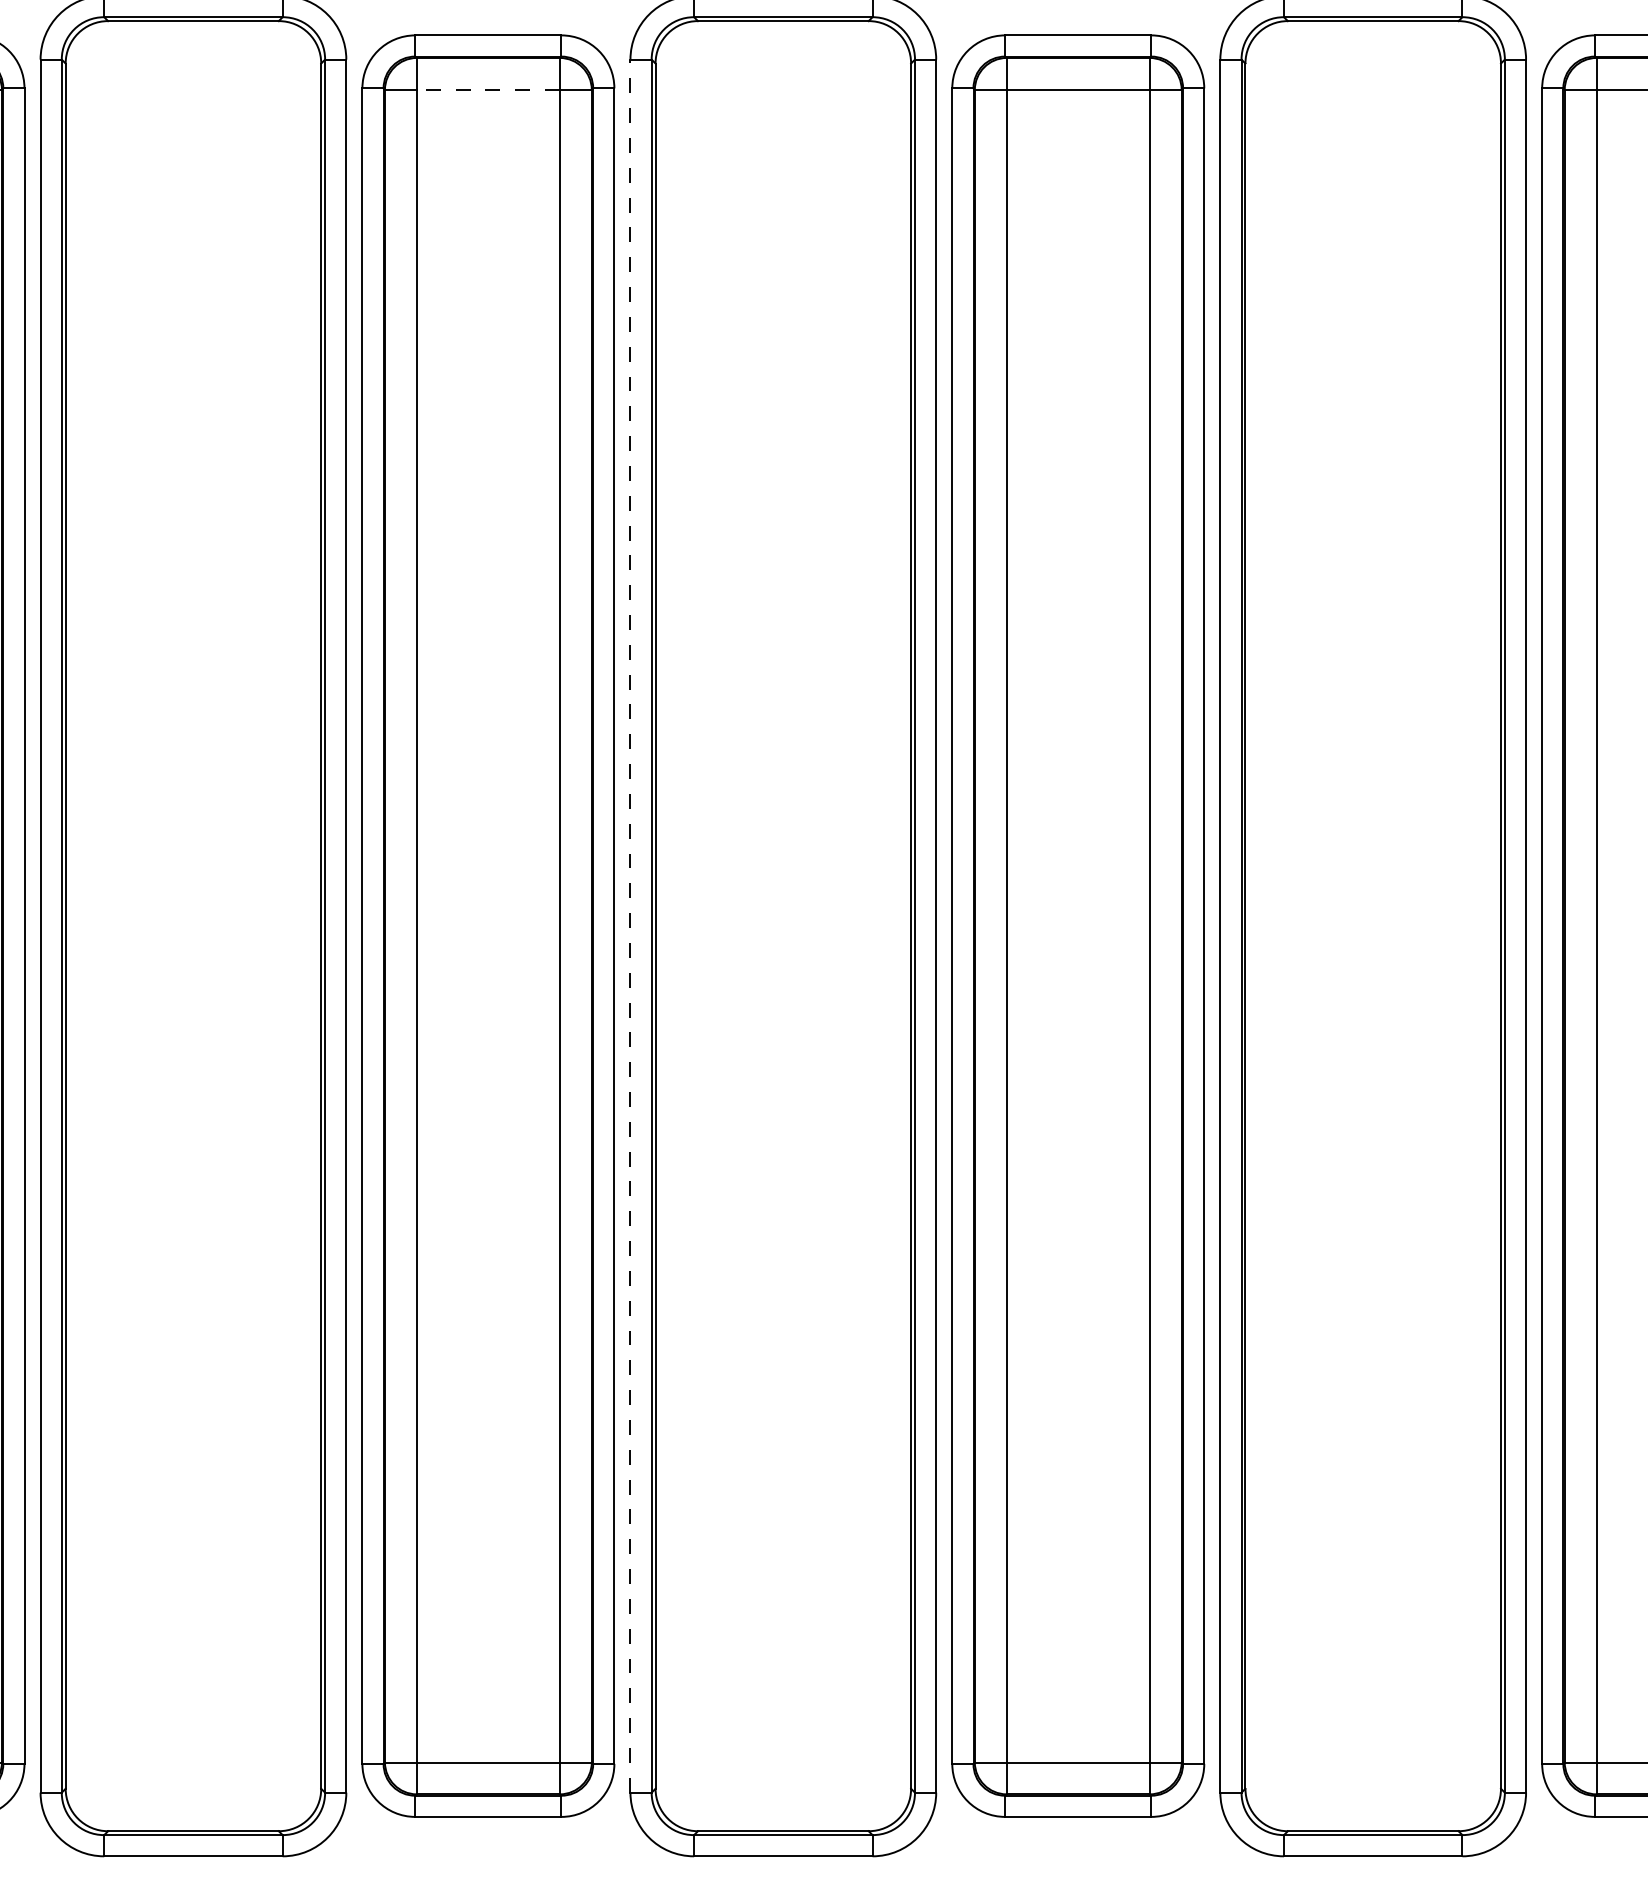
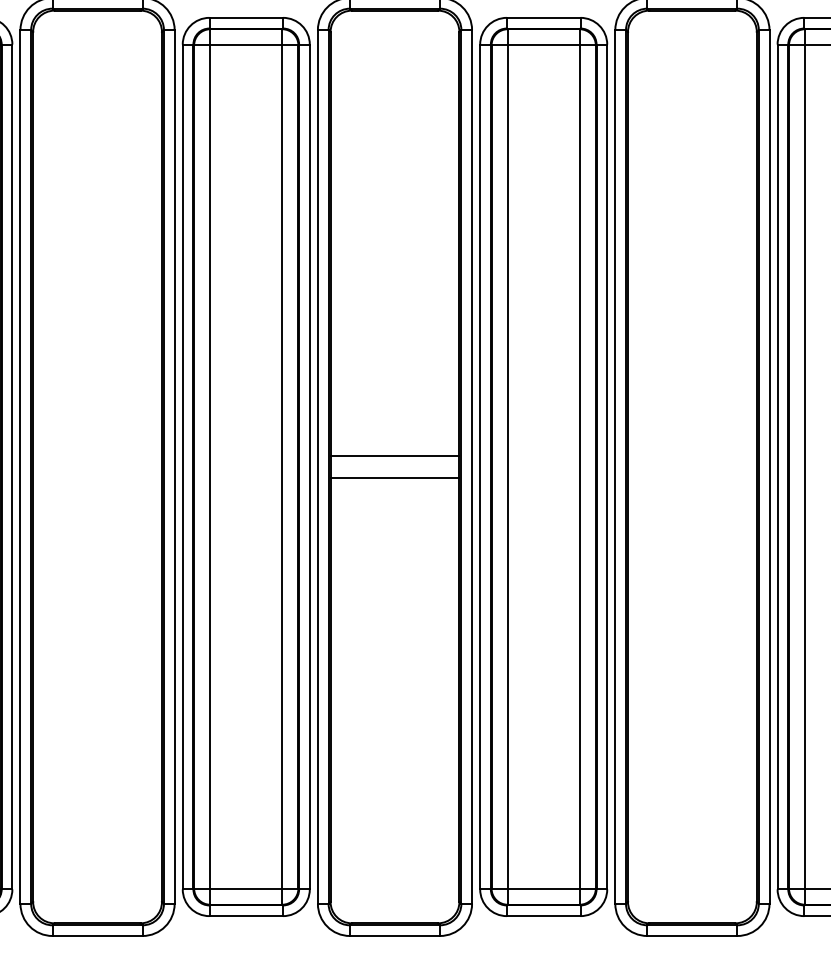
line: (486, 90) -> (245, 45), dashed -> solid
line: (782, 903) -> (394, 455), added
line: (629, 927) -> (317, 467), dashed -> solid
line: (782, 948) -> (394, 478), added

